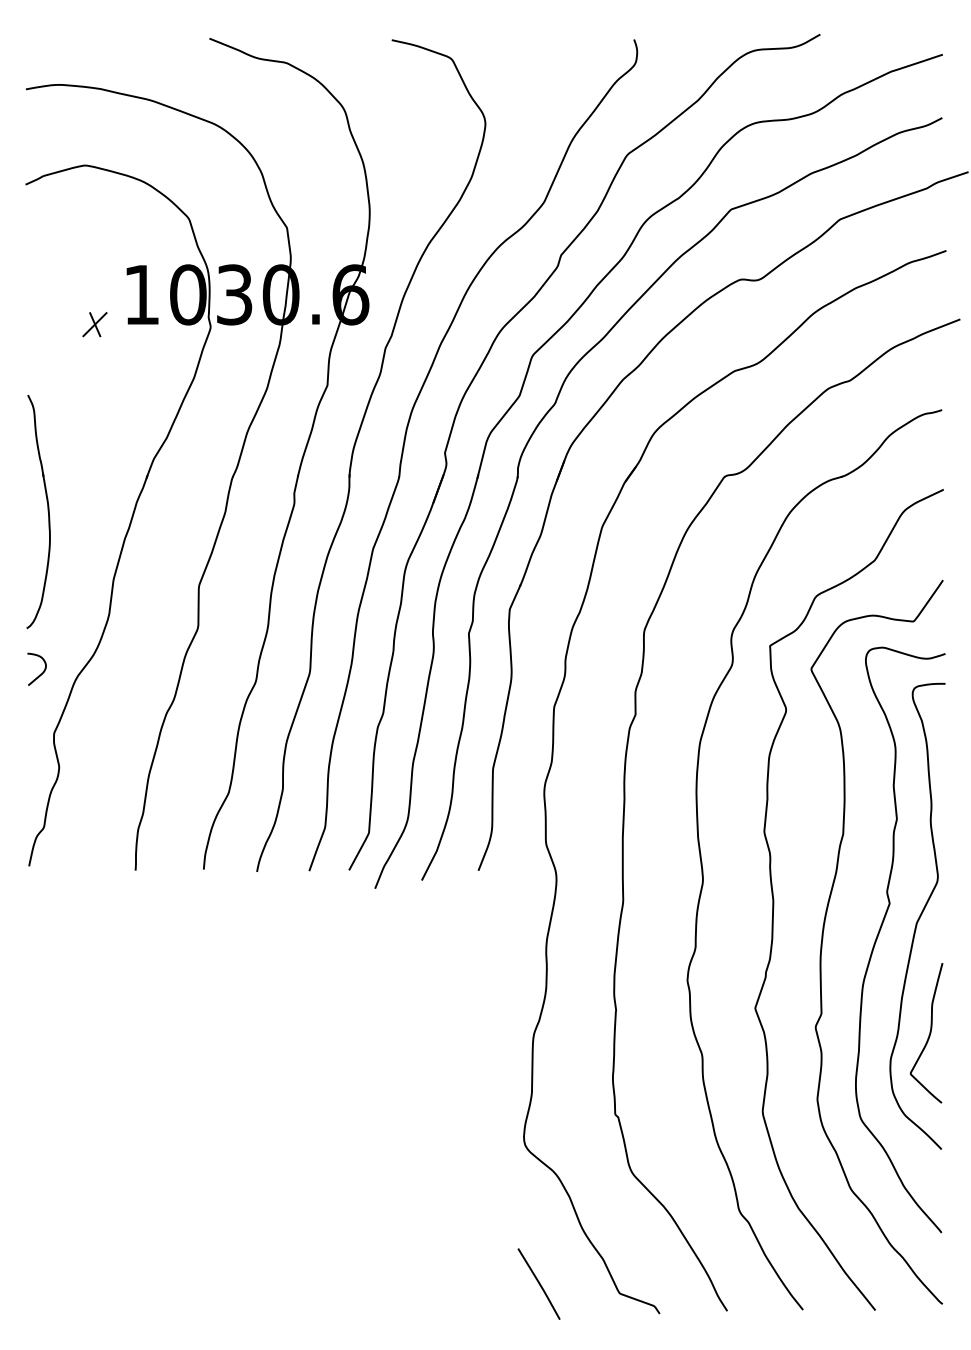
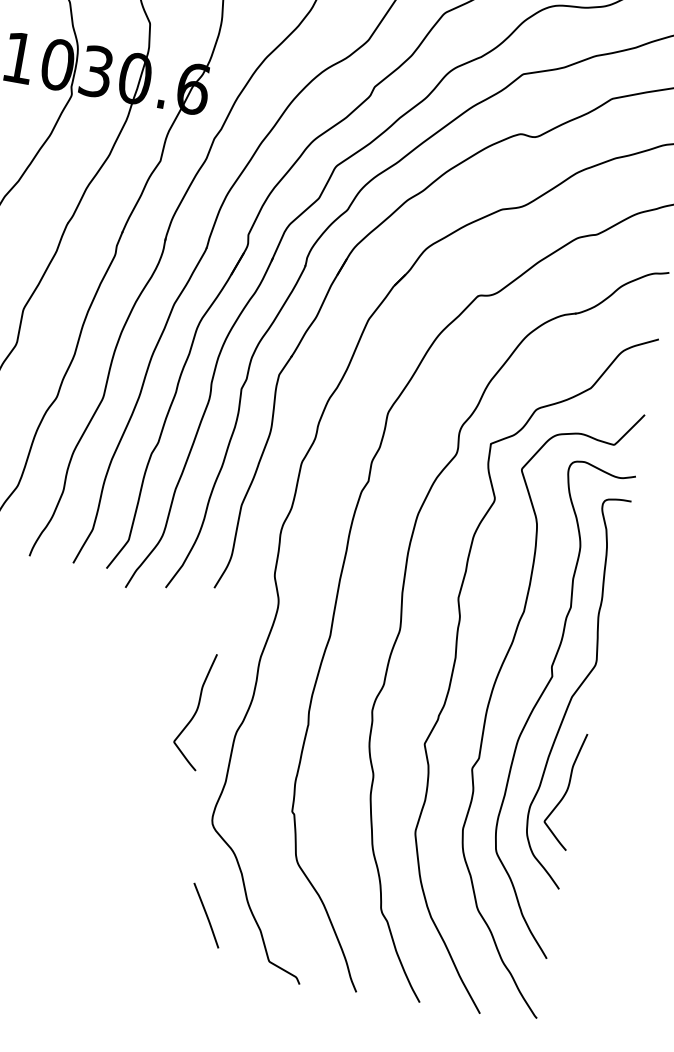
curve: (481, 1019) -> (194, 712), added
line: (538, 1283) -> (206, 915), moved

